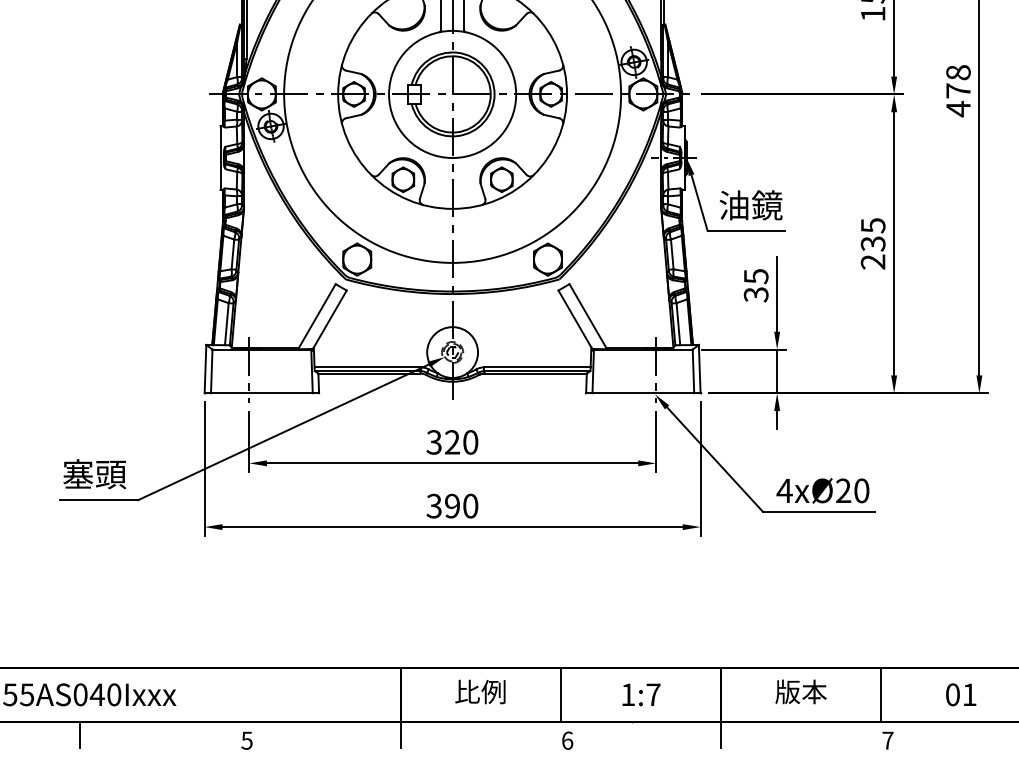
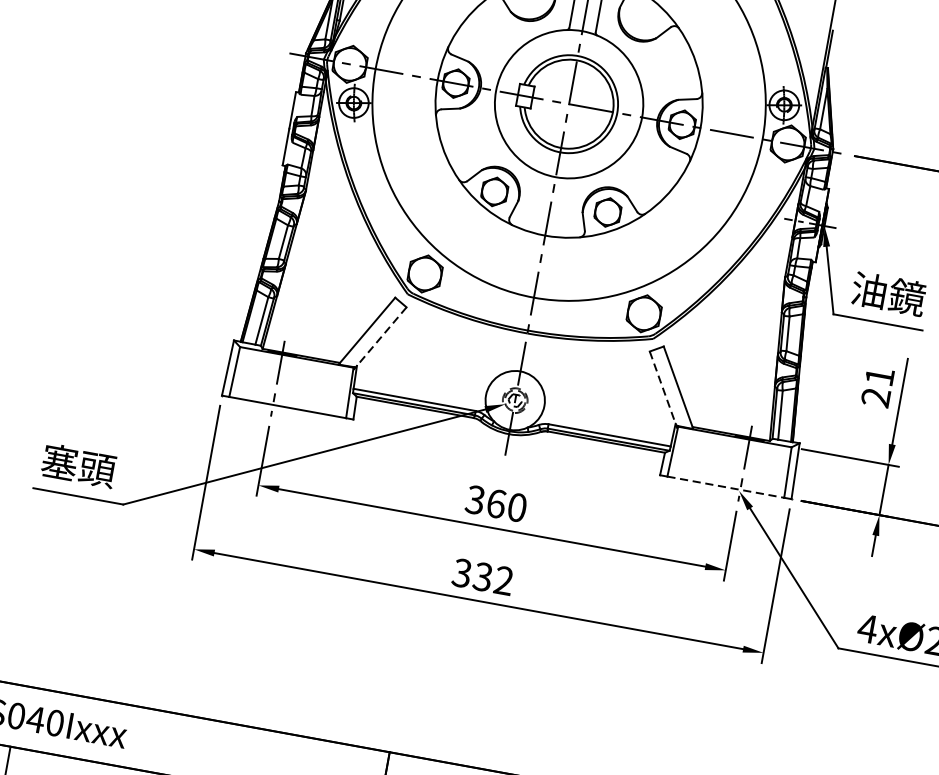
text: (756, 285) -> (878, 387), 35 -> 21
line: (329, 320) -> (380, 338), solid -> dashed
line: (575, 320) -> (663, 389), solid -> dashed
line: (643, 393) -> (725, 487), solid -> dashed
text: (452, 442) -> (496, 503), 320 -> 360
text: (461, 505) -> (493, 578), 390 -> 332

